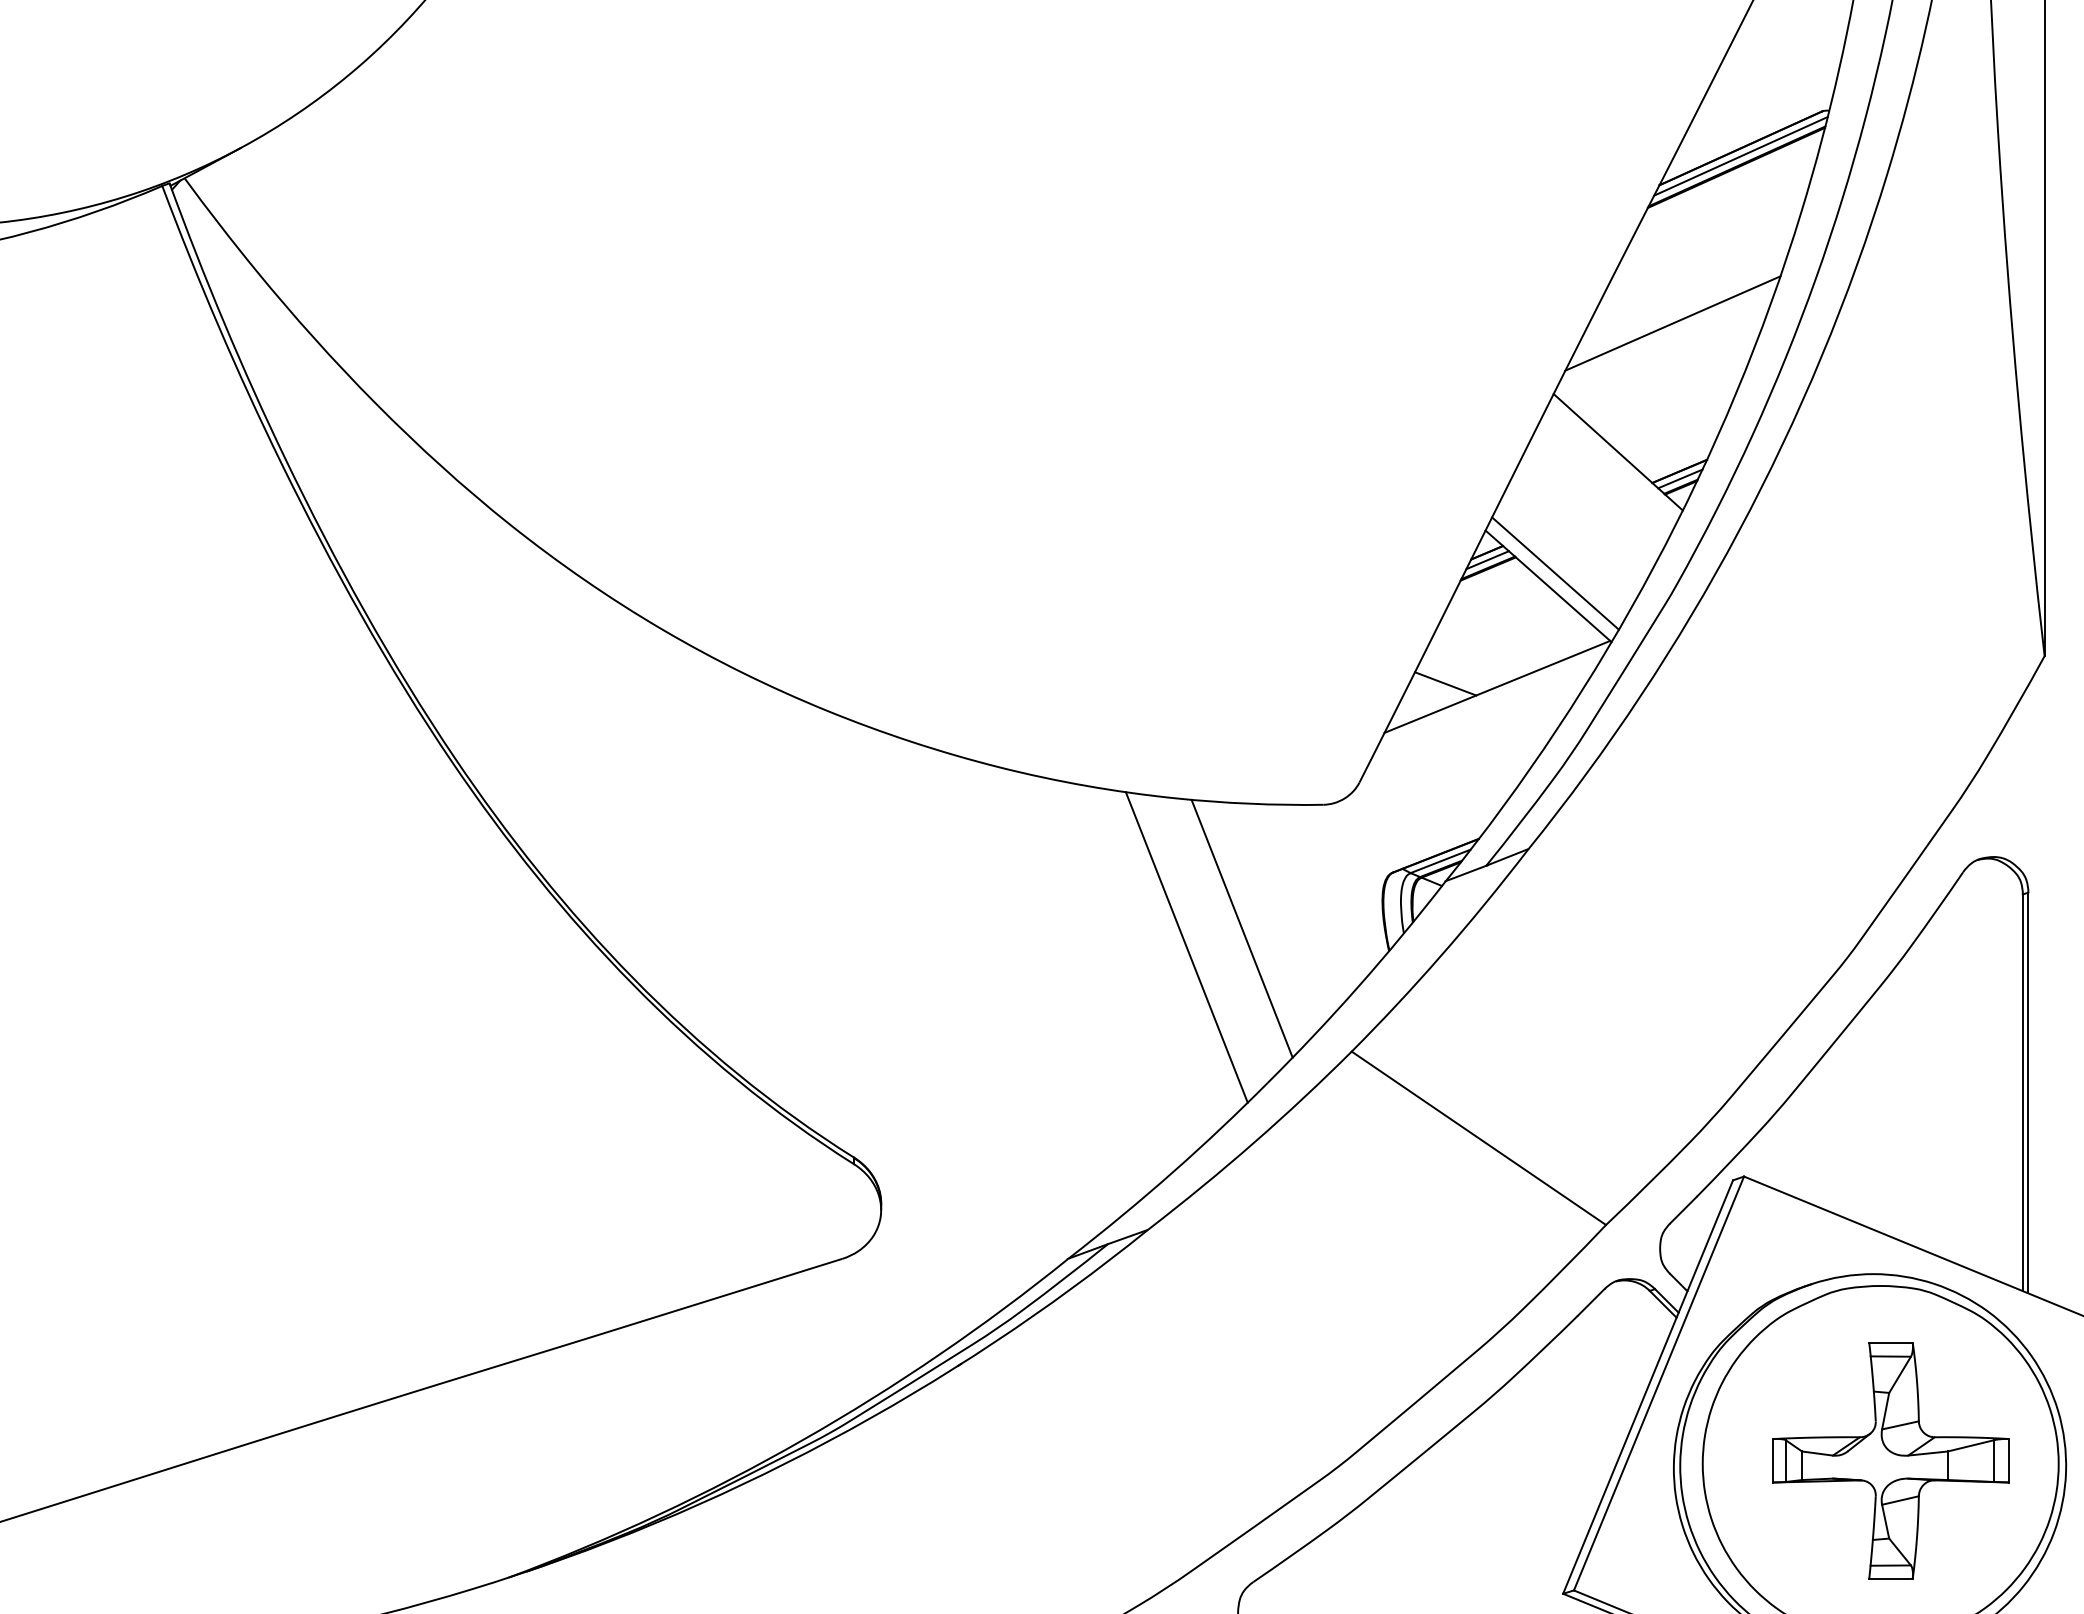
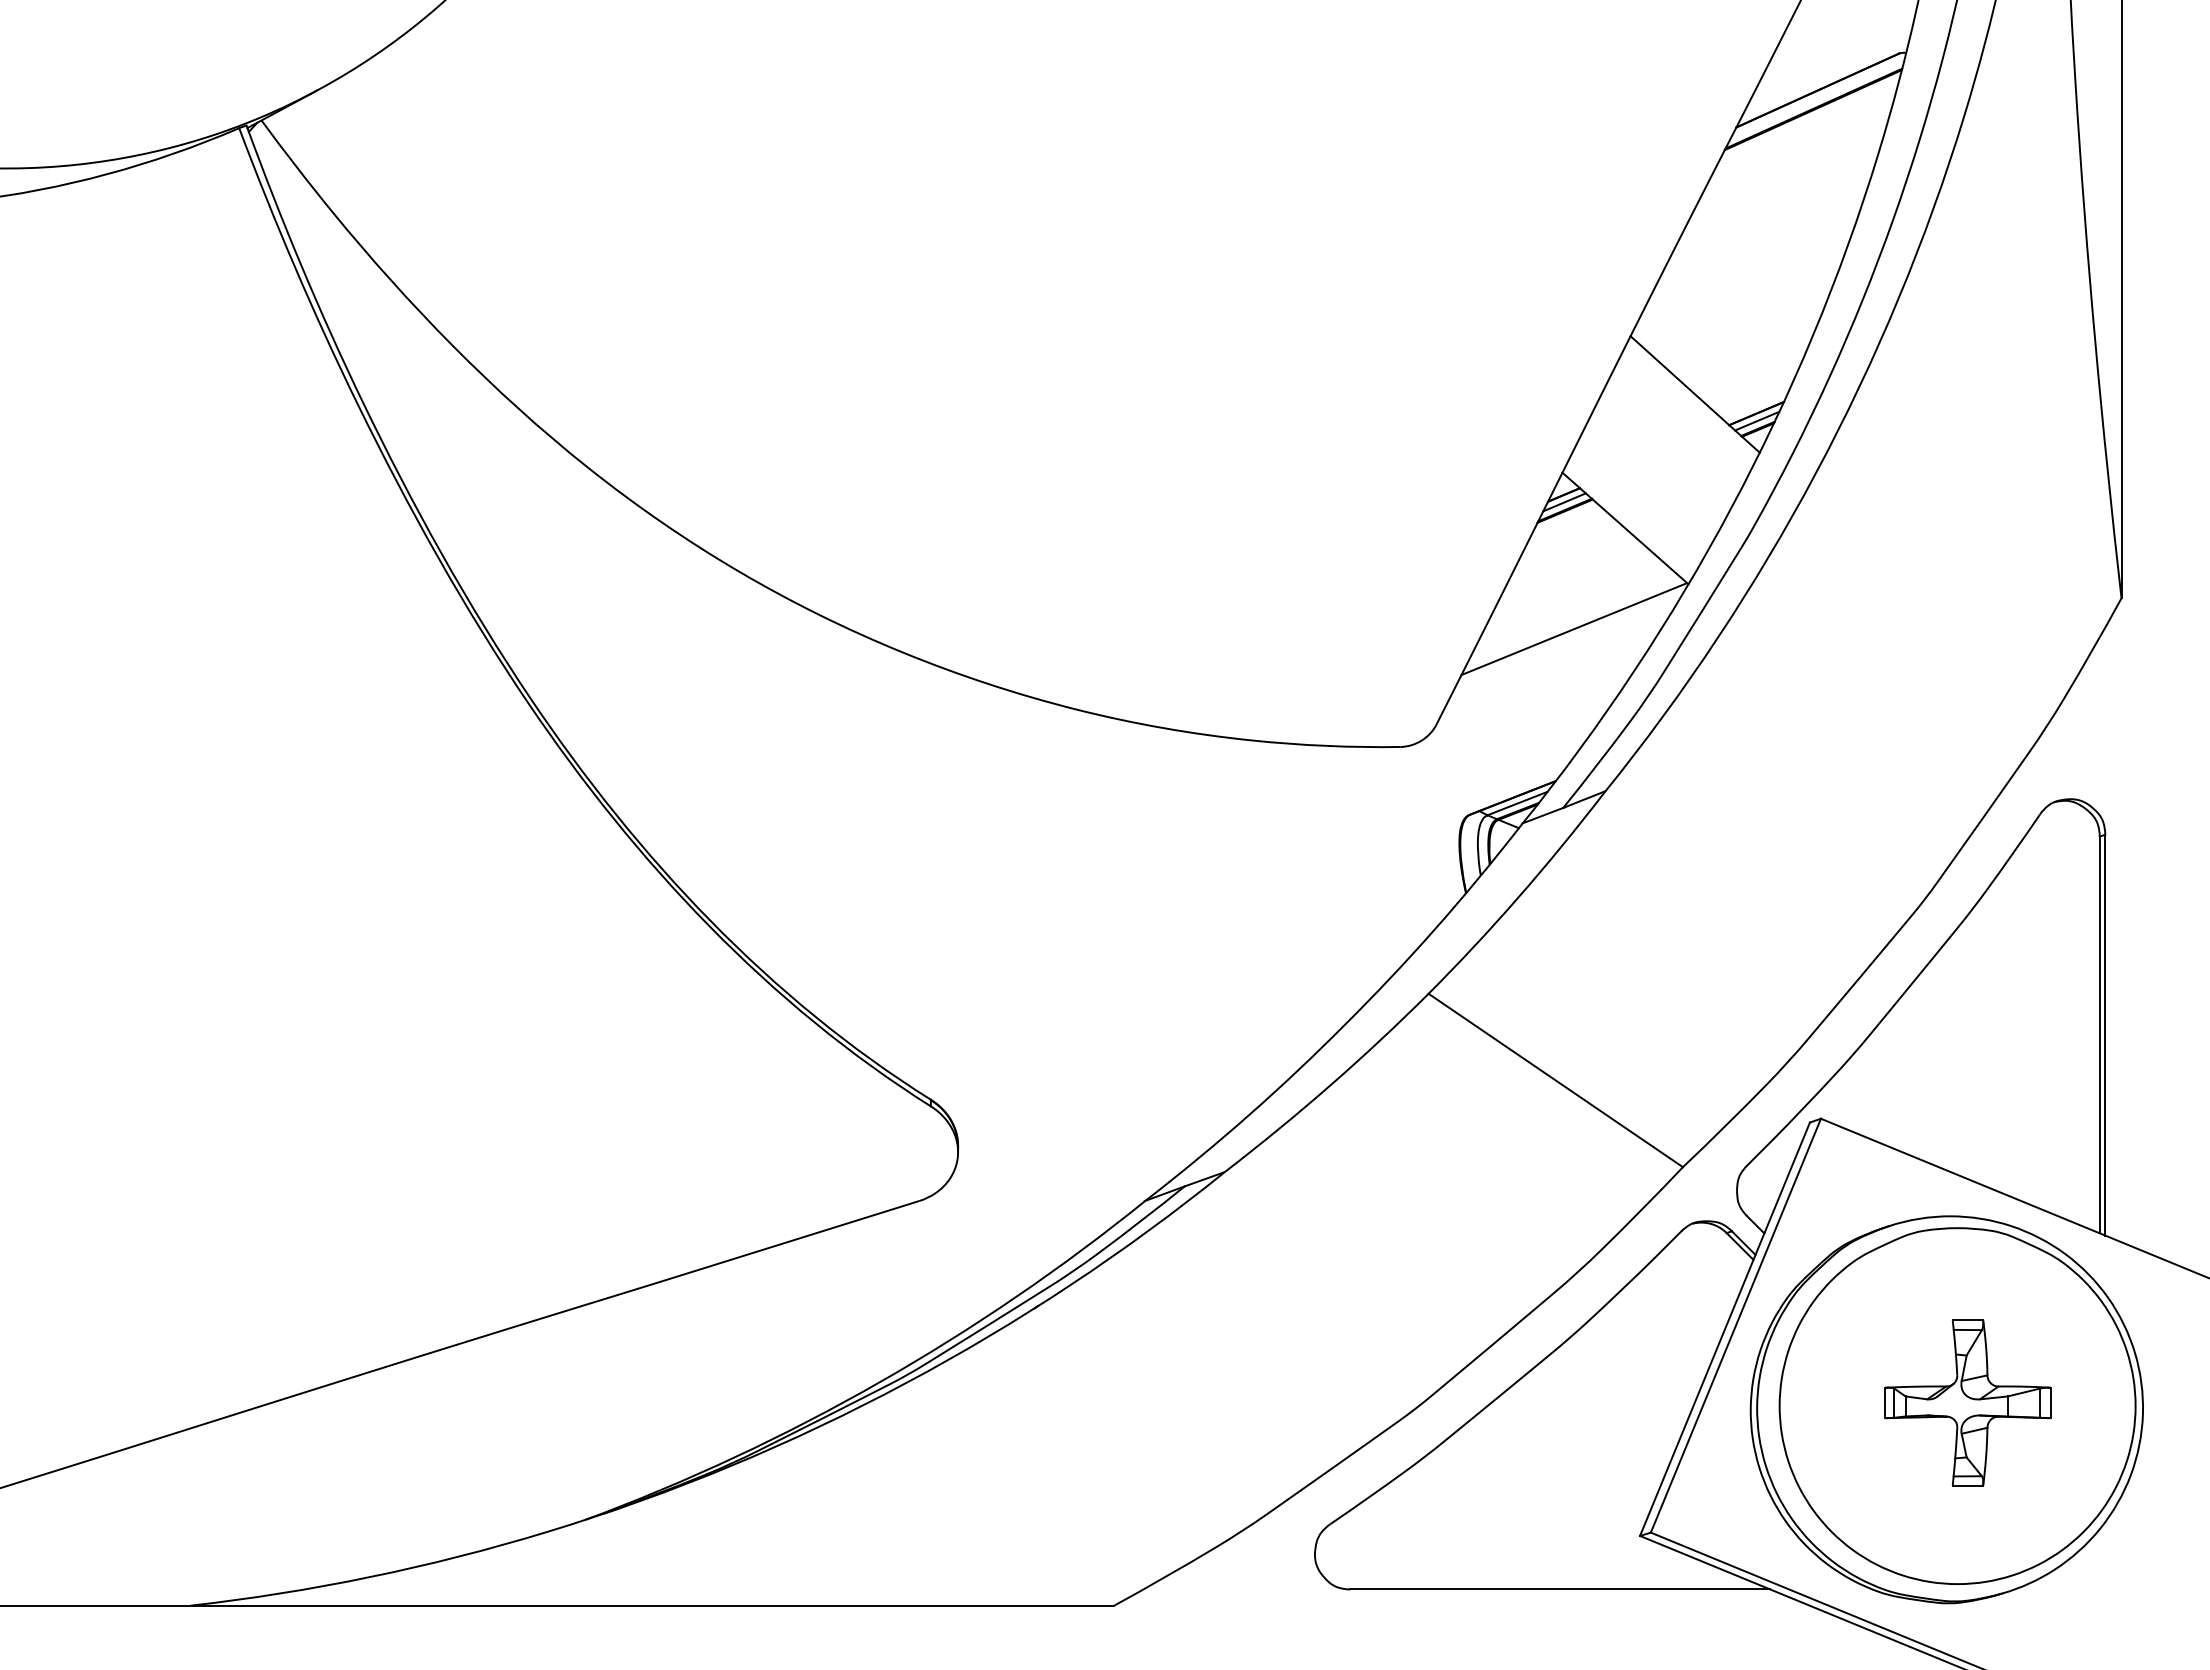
line: (1740, 156) -> (1817, 98), removed
line: (1672, 323) -> (1749, 265), removed
line: (1555, 573) -> (1632, 515), removed
line: (1445, 683) -> (1522, 625), removed
line: (1241, 928) -> (1318, 870), removed
line: (1186, 947) -> (1263, 889), removed
part: (1890, 1460) -> (1967, 1402), size x0.7

